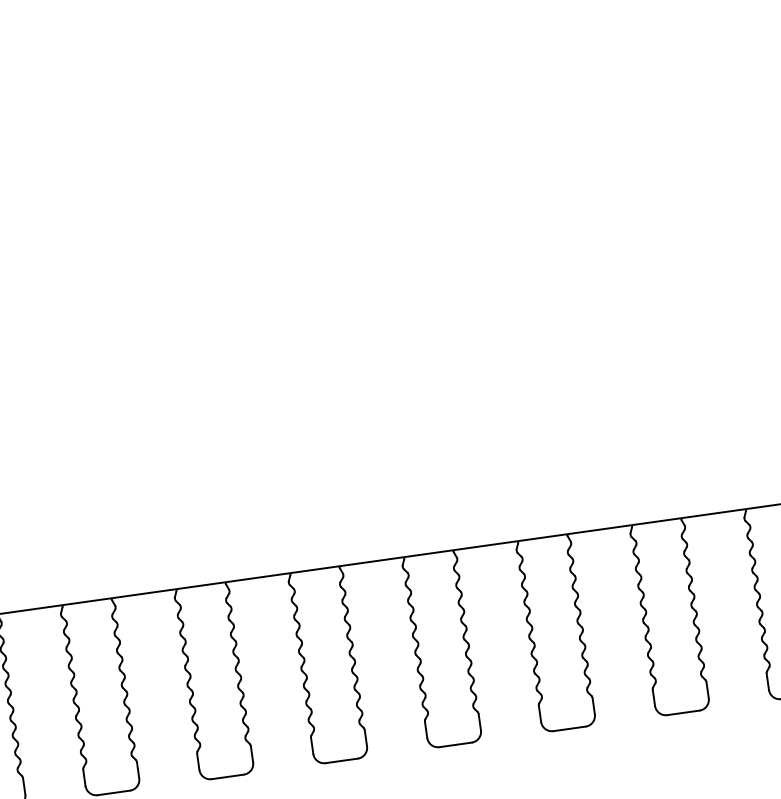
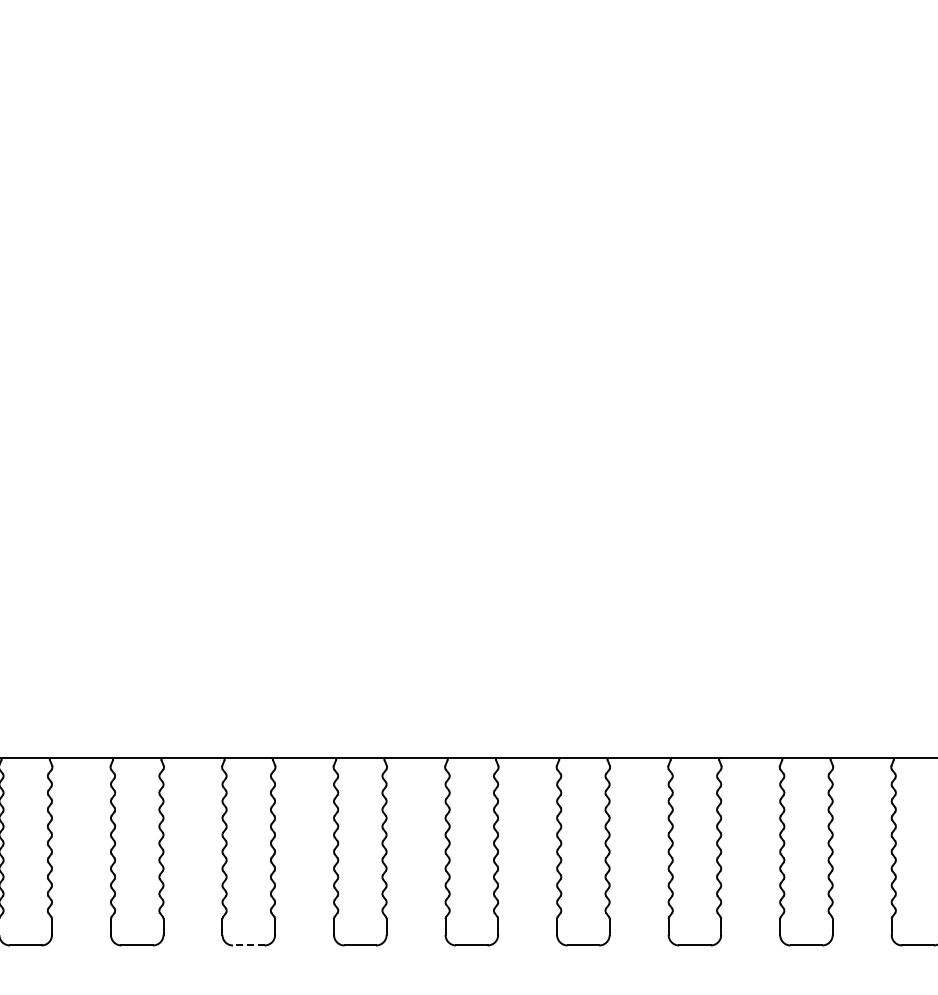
line: (341, 760) -> (248, 945), solid -> dashed

